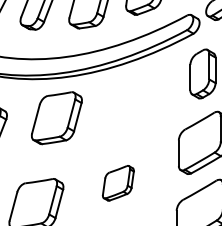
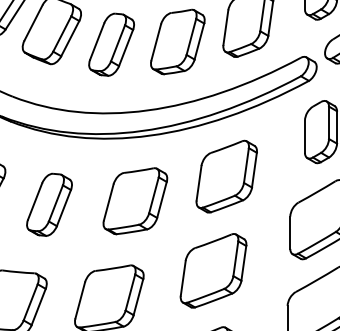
part: (128, 108) -> (226, 176), added
part: (56, 118) -> (135, 201), moved
part: (118, 182) -> (213, 270), size x1.67

